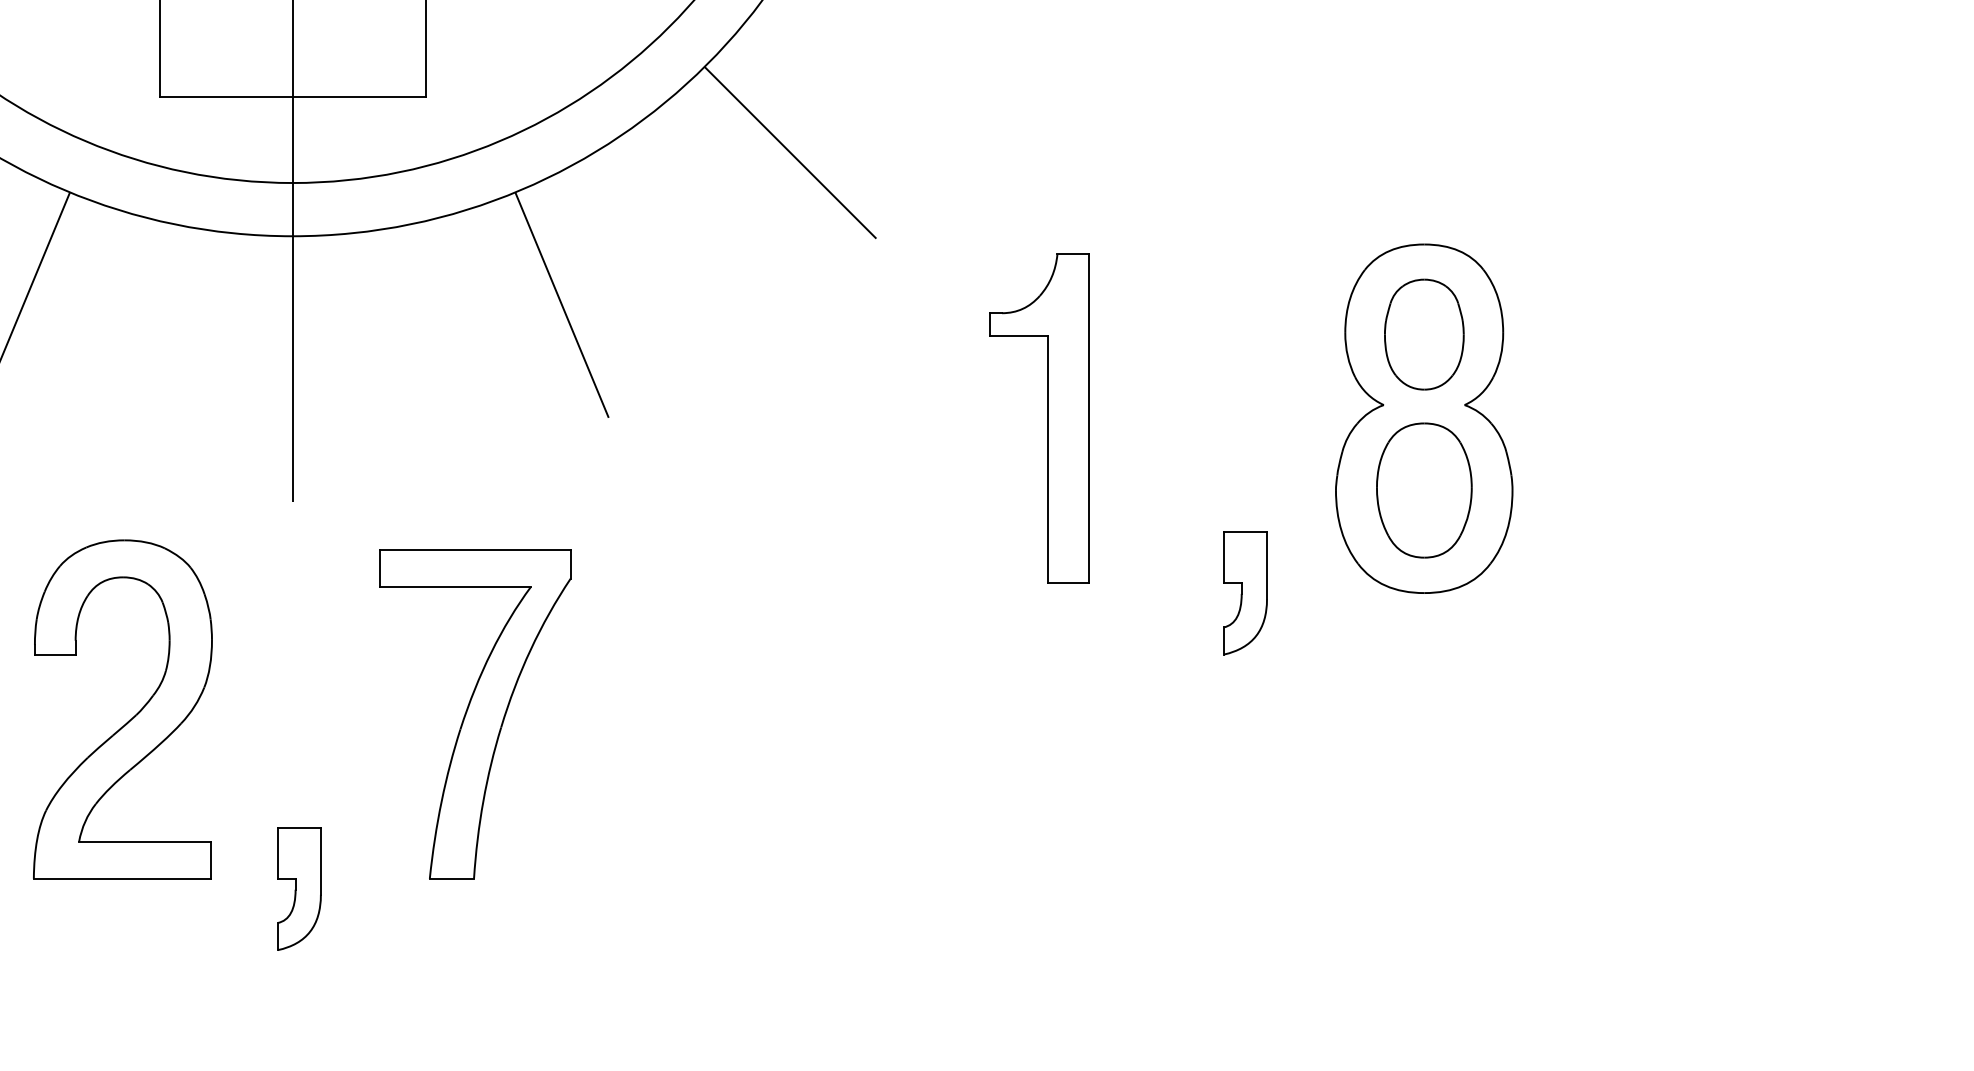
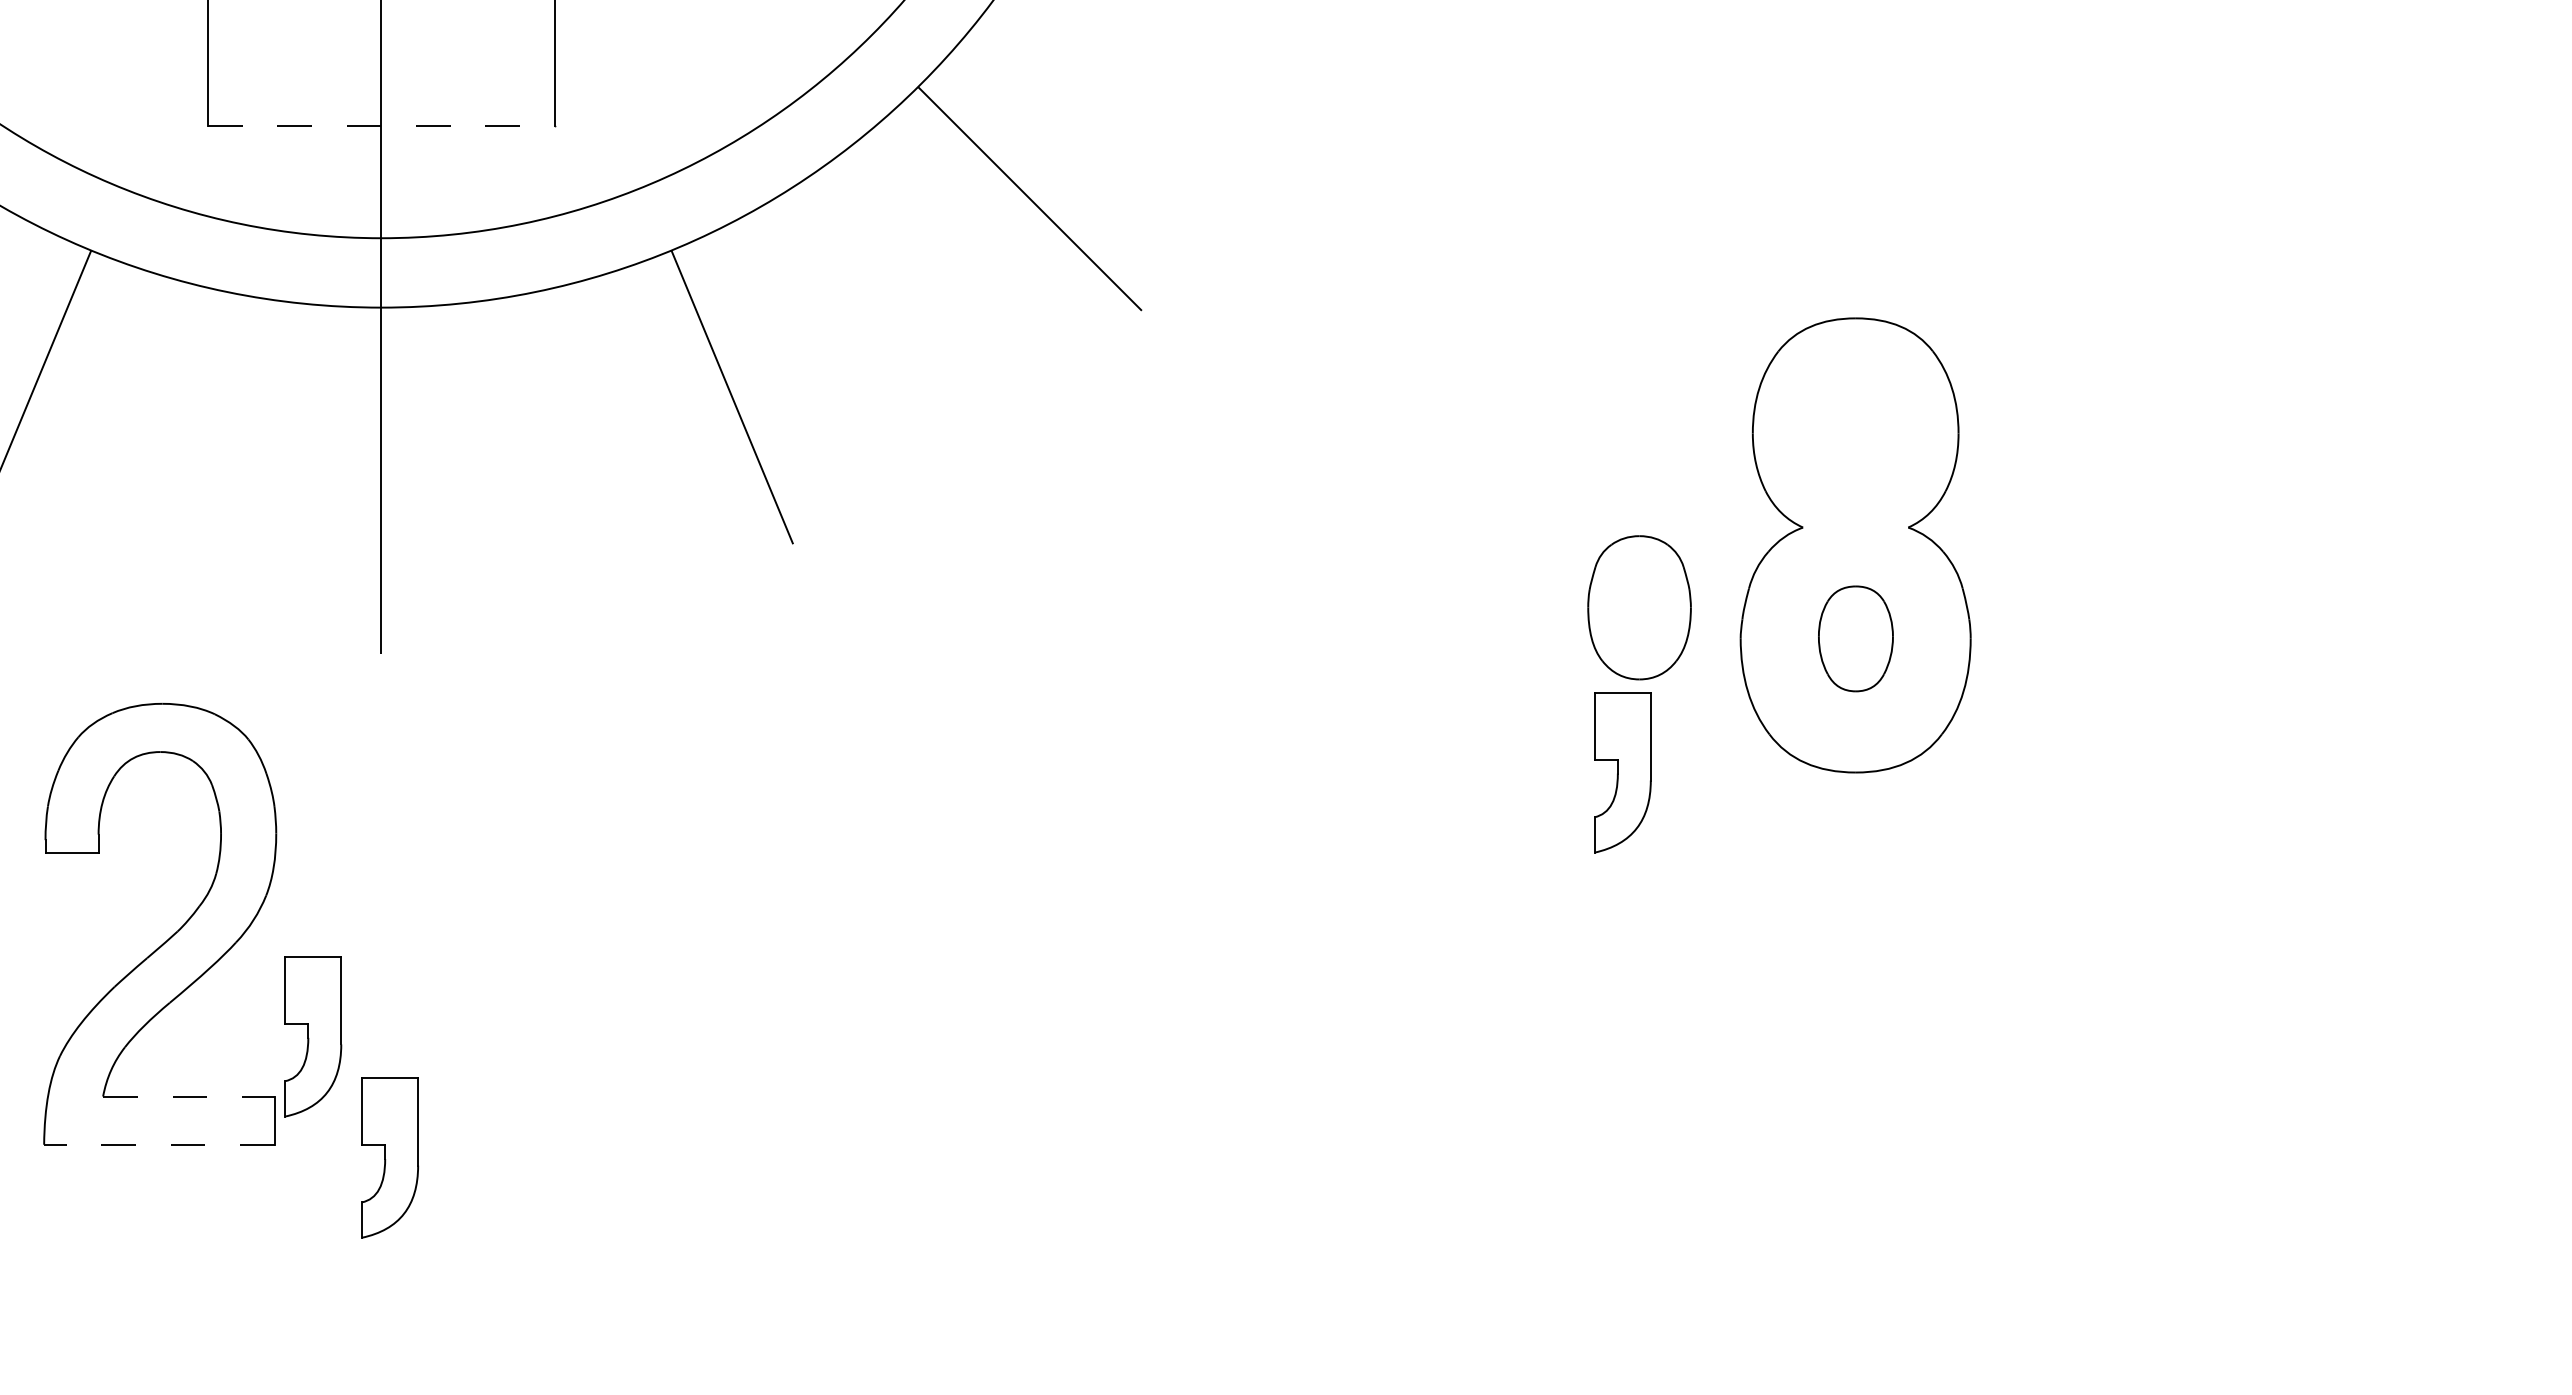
line: (293, 97) -> (382, 126), solid -> dashed
part: (1424, 334) -> (1639, 607), moved
part: (1047, 418) -> (1364, 545), removed
part: (1424, 490) -> (1856, 638), size x0.6
part: (475, 714) -> (619, 930), removed
part: (240, 795) -> (313, 1036), added
line: (145, 841) -> (189, 1096), solid -> dashed
line: (122, 878) -> (159, 1144), solid -> dashed

